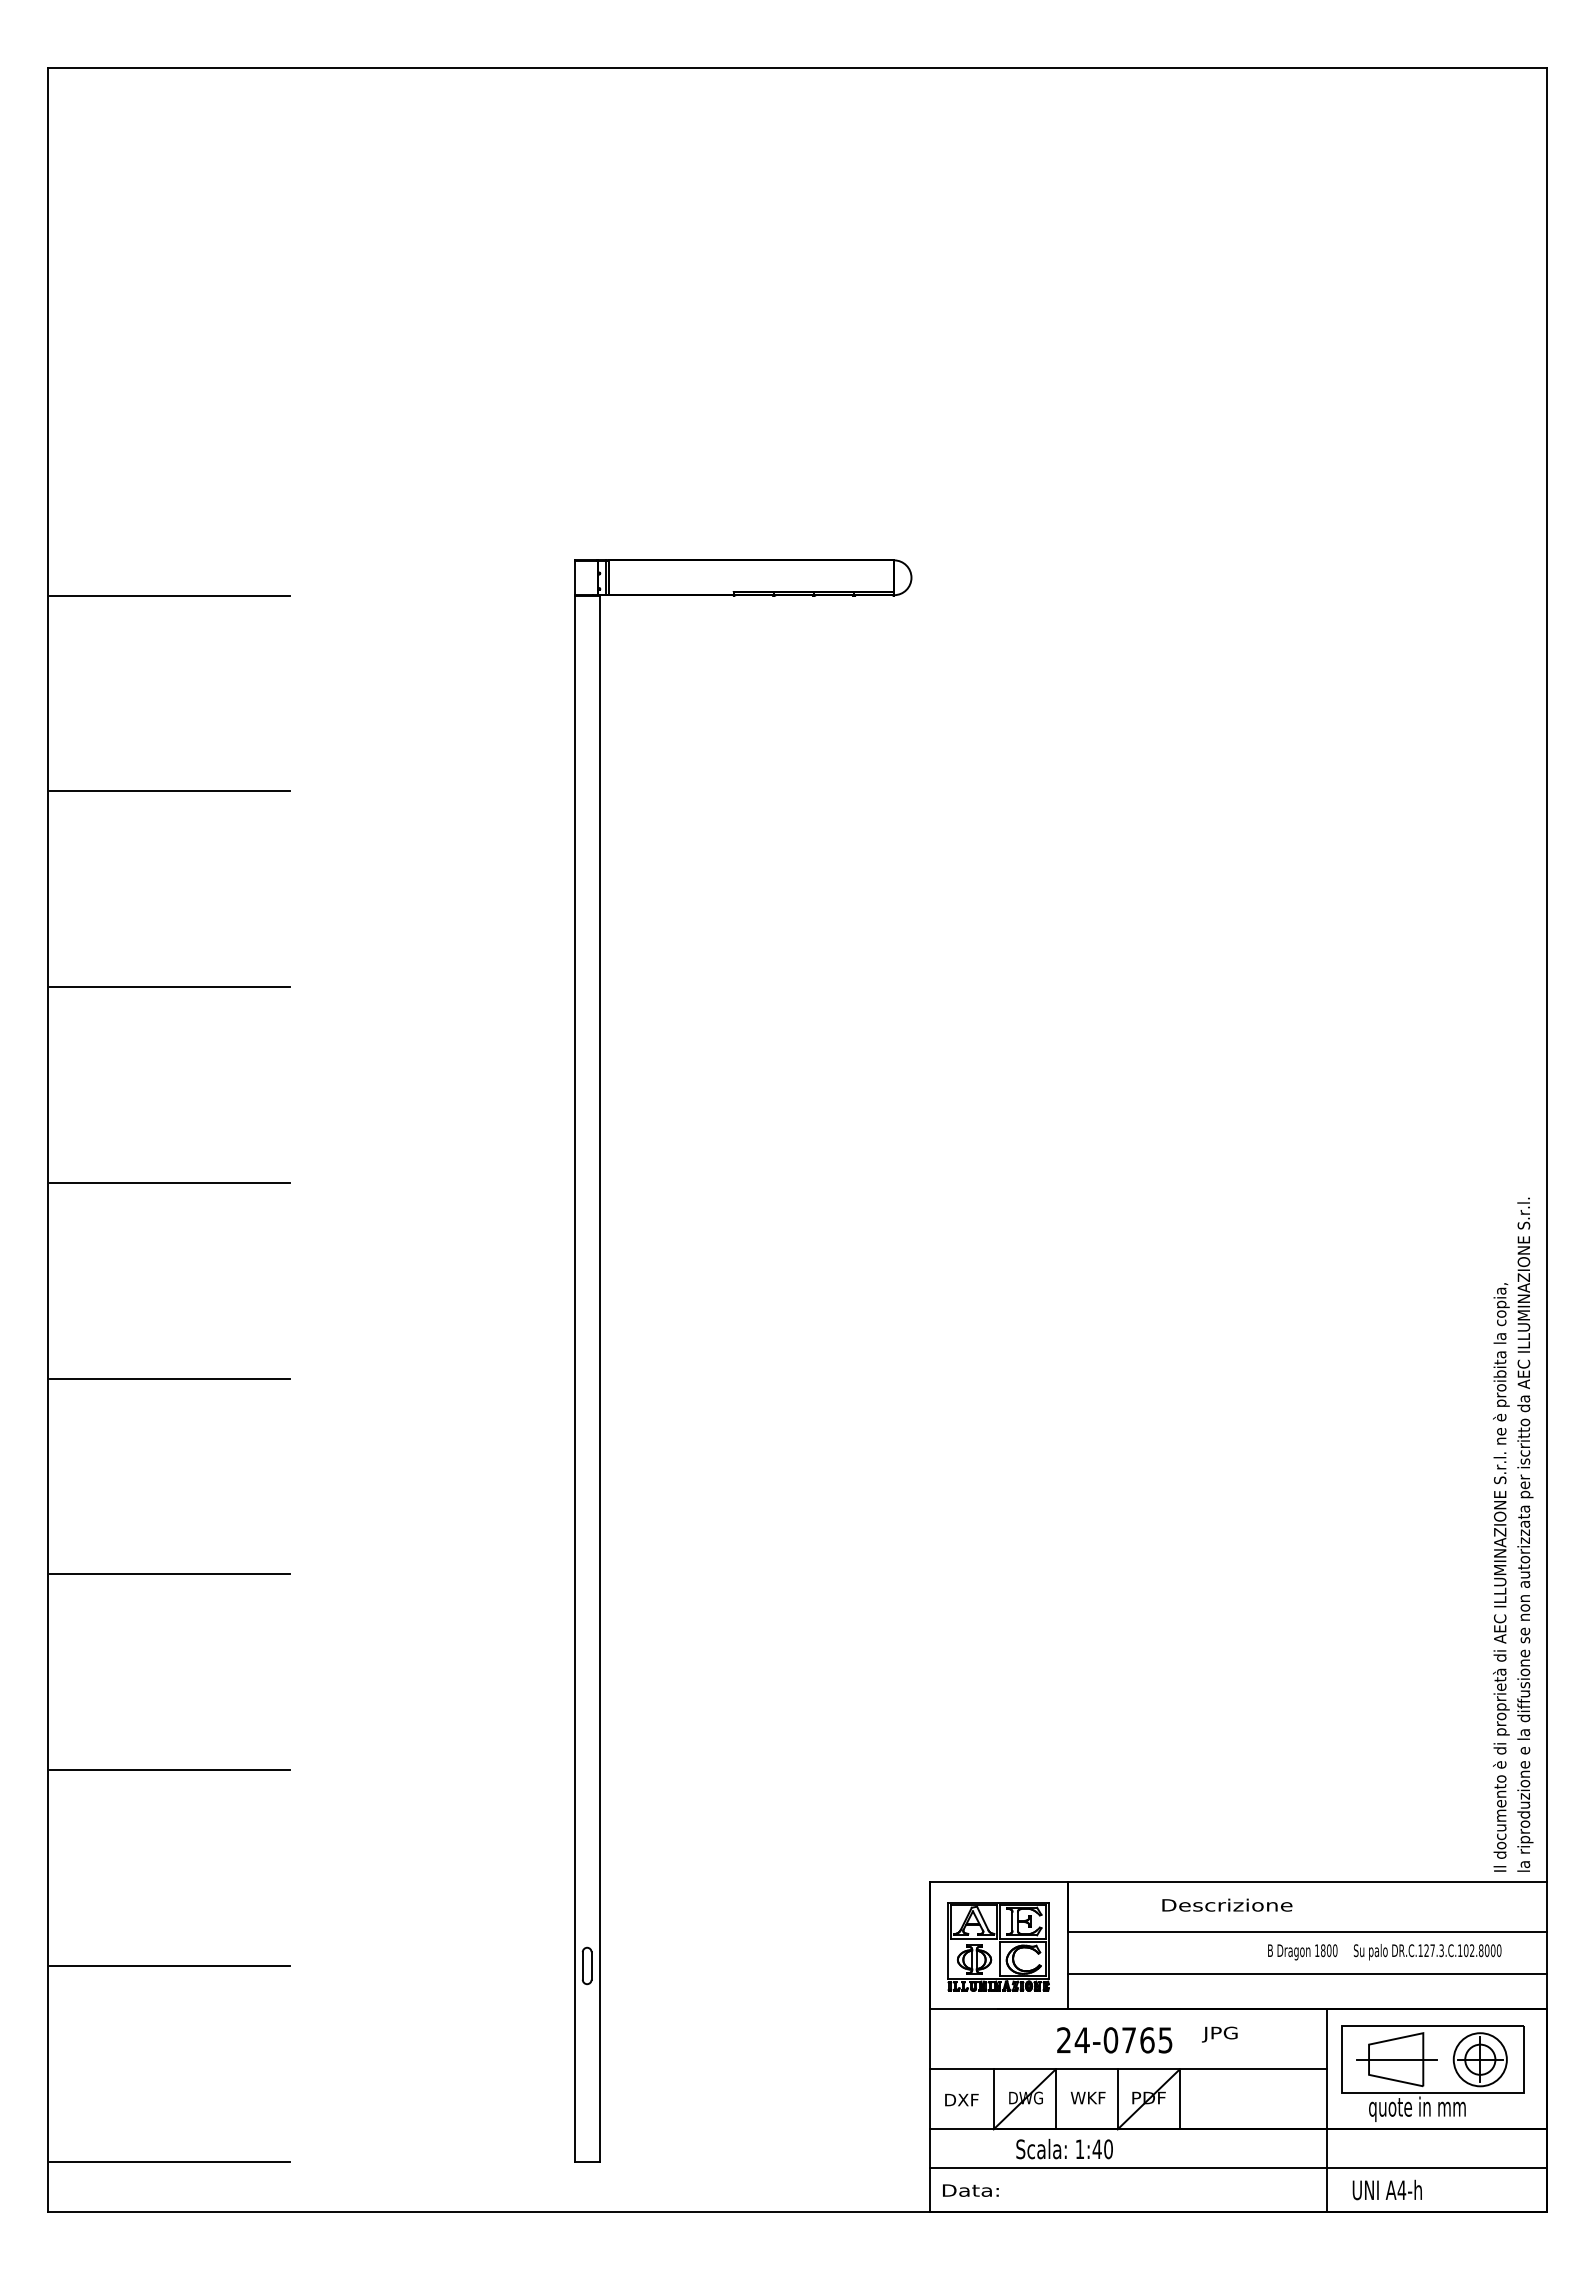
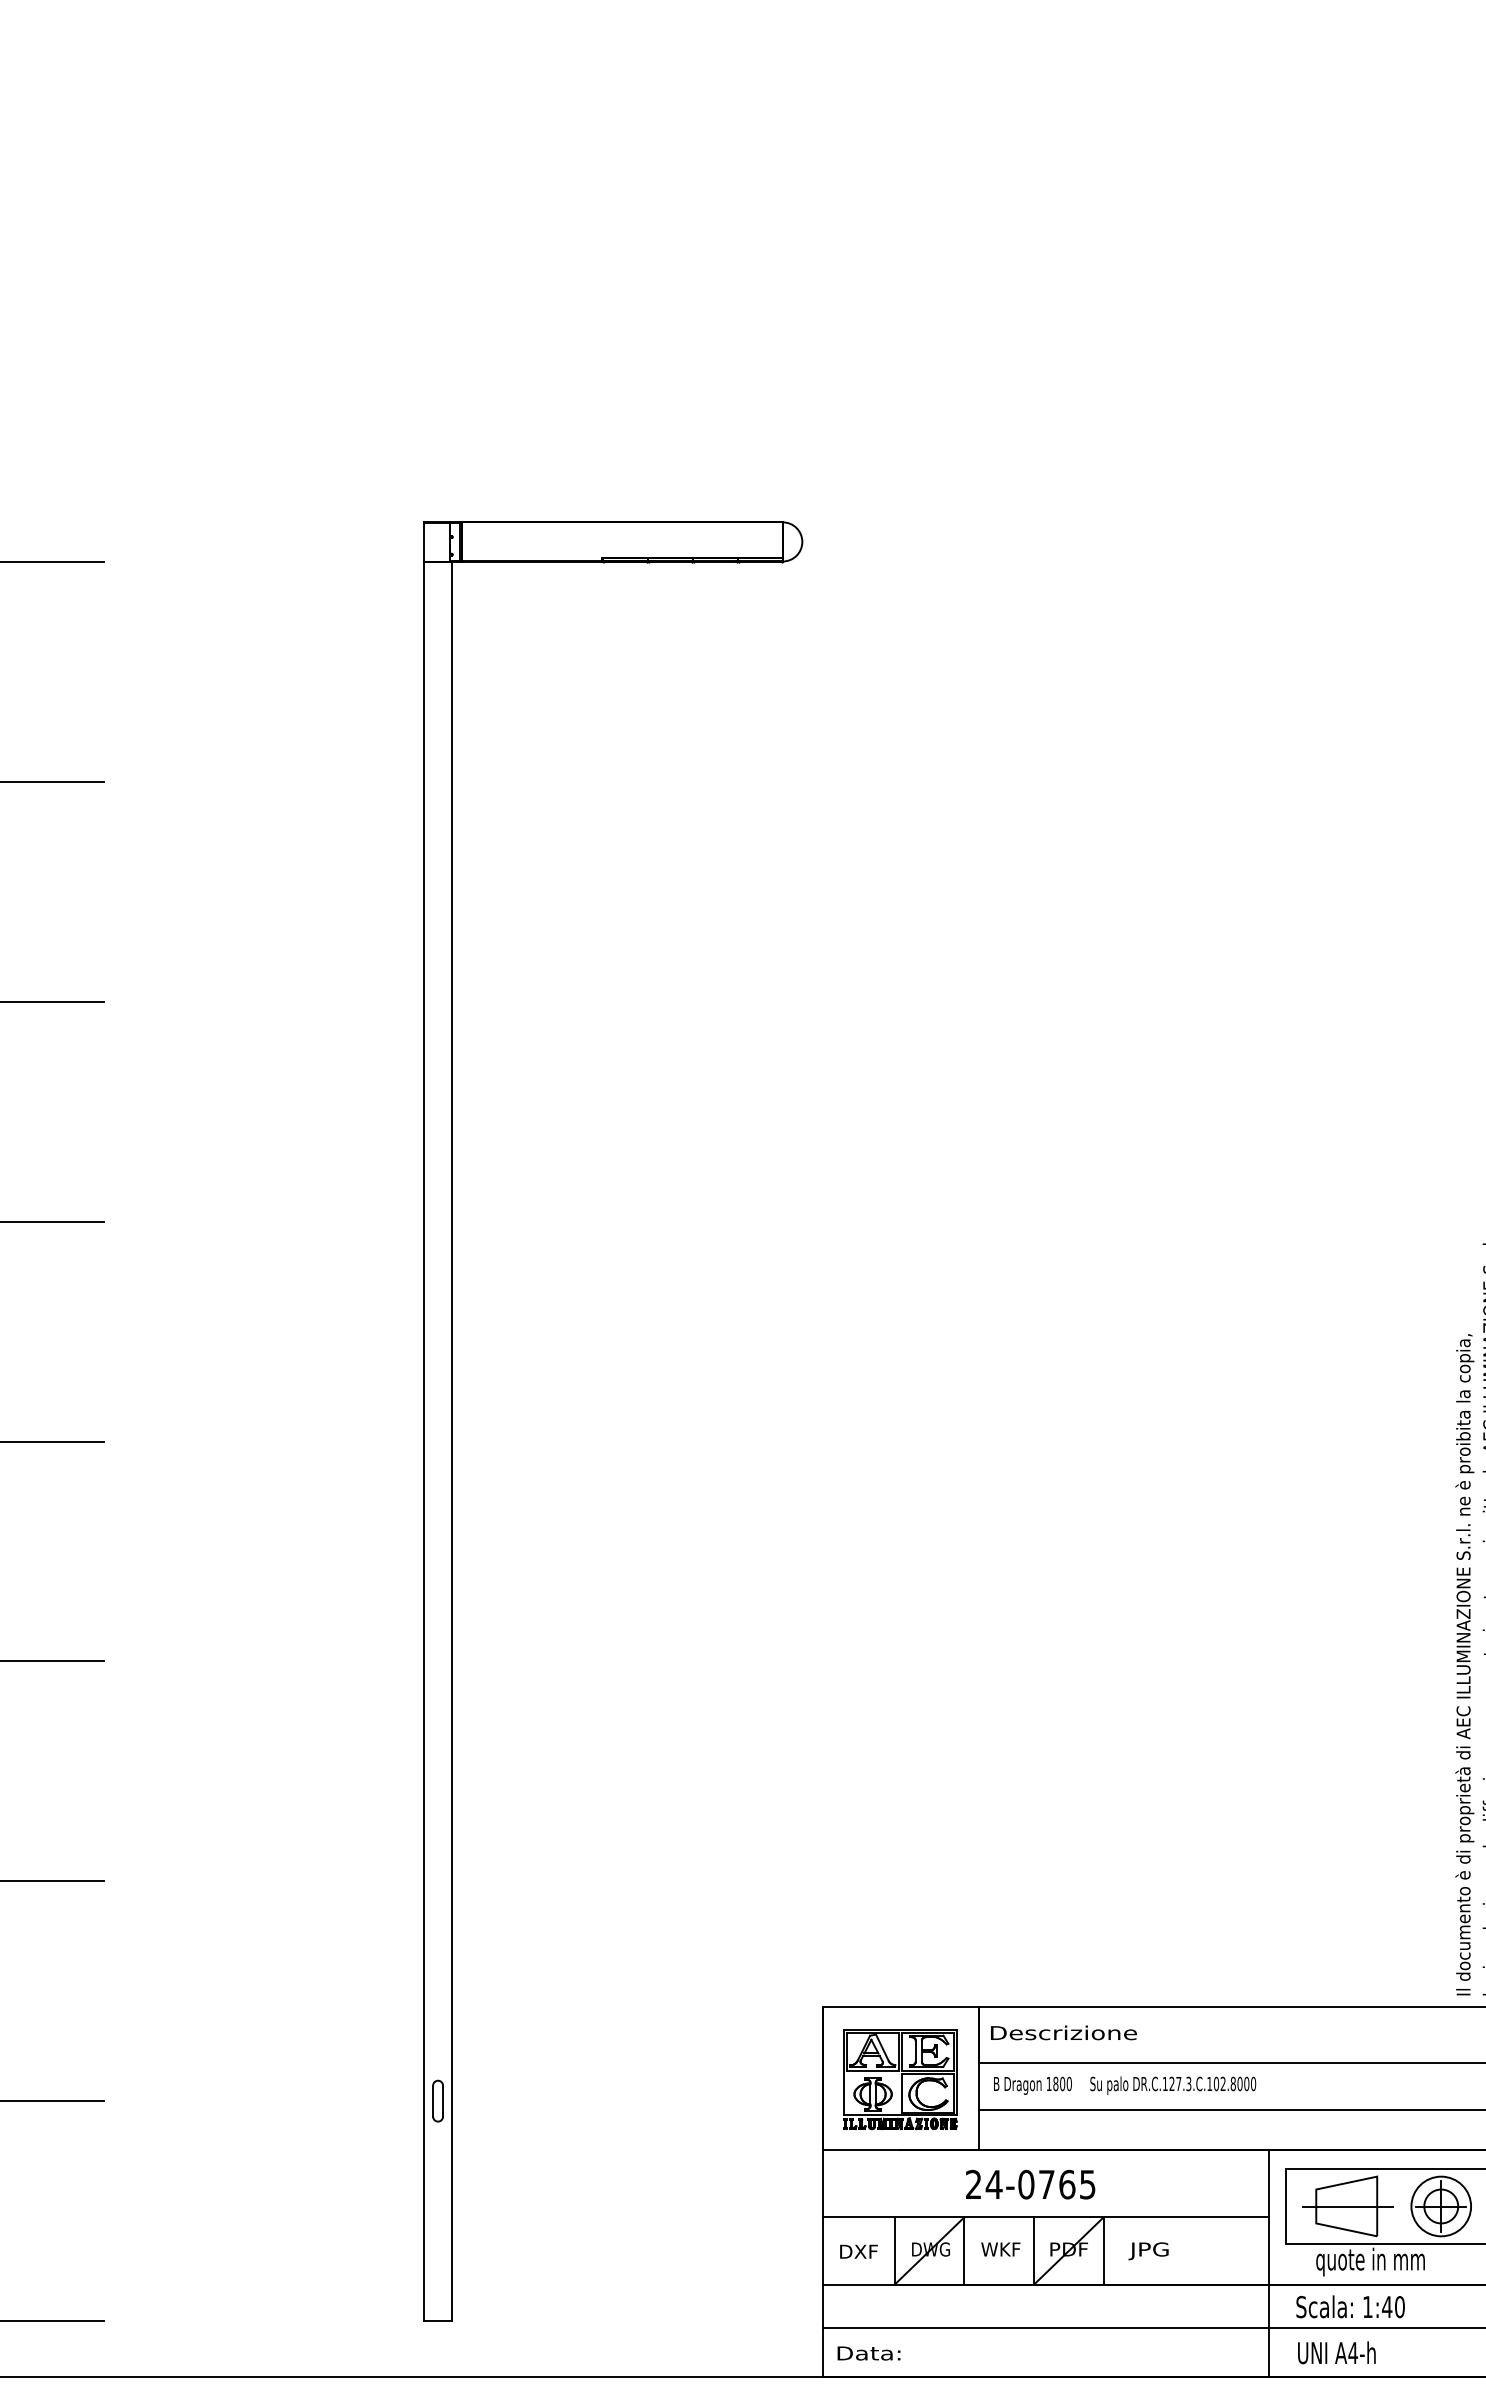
text: (1227, 1904) -> (1064, 2032), moved
text: (1384, 1952) -> (1124, 2086), moved
text: (1219, 2034) -> (1148, 2251), moved
text: (1064, 2148) -> (1350, 2306), moved

